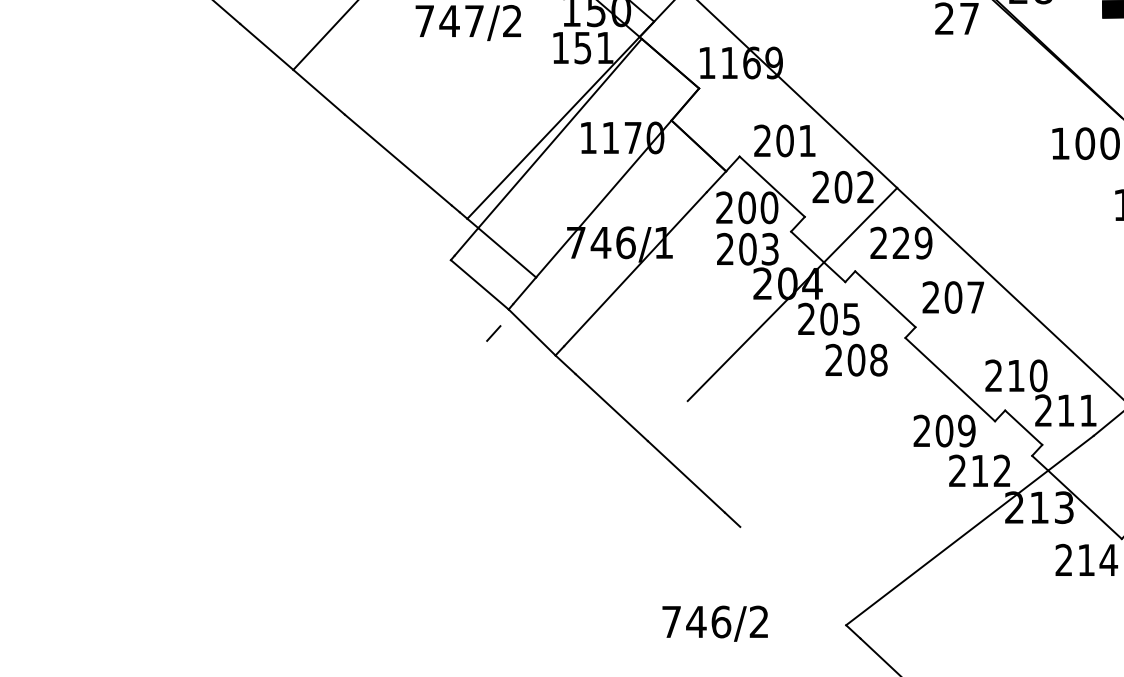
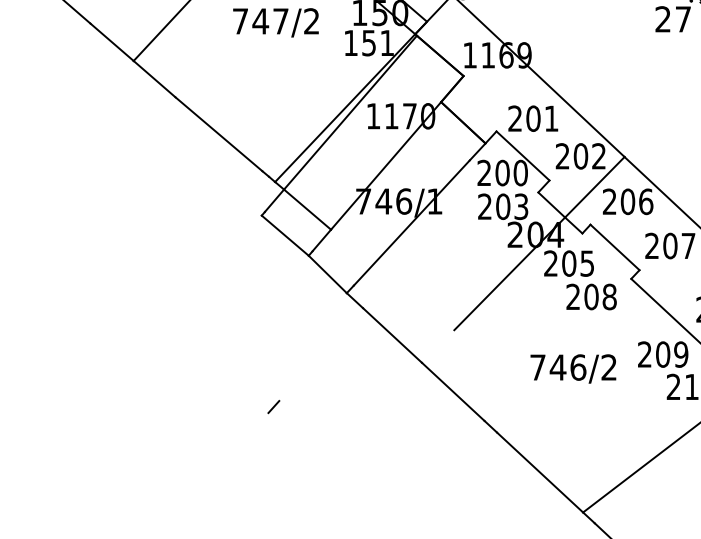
text: (912, 242) -> (637, 201), 229 -> 206
line: (493, 333) -> (273, 406), moved
line: (793, 575) -> (540, 472), added
text: (714, 623) -> (572, 368), moved

